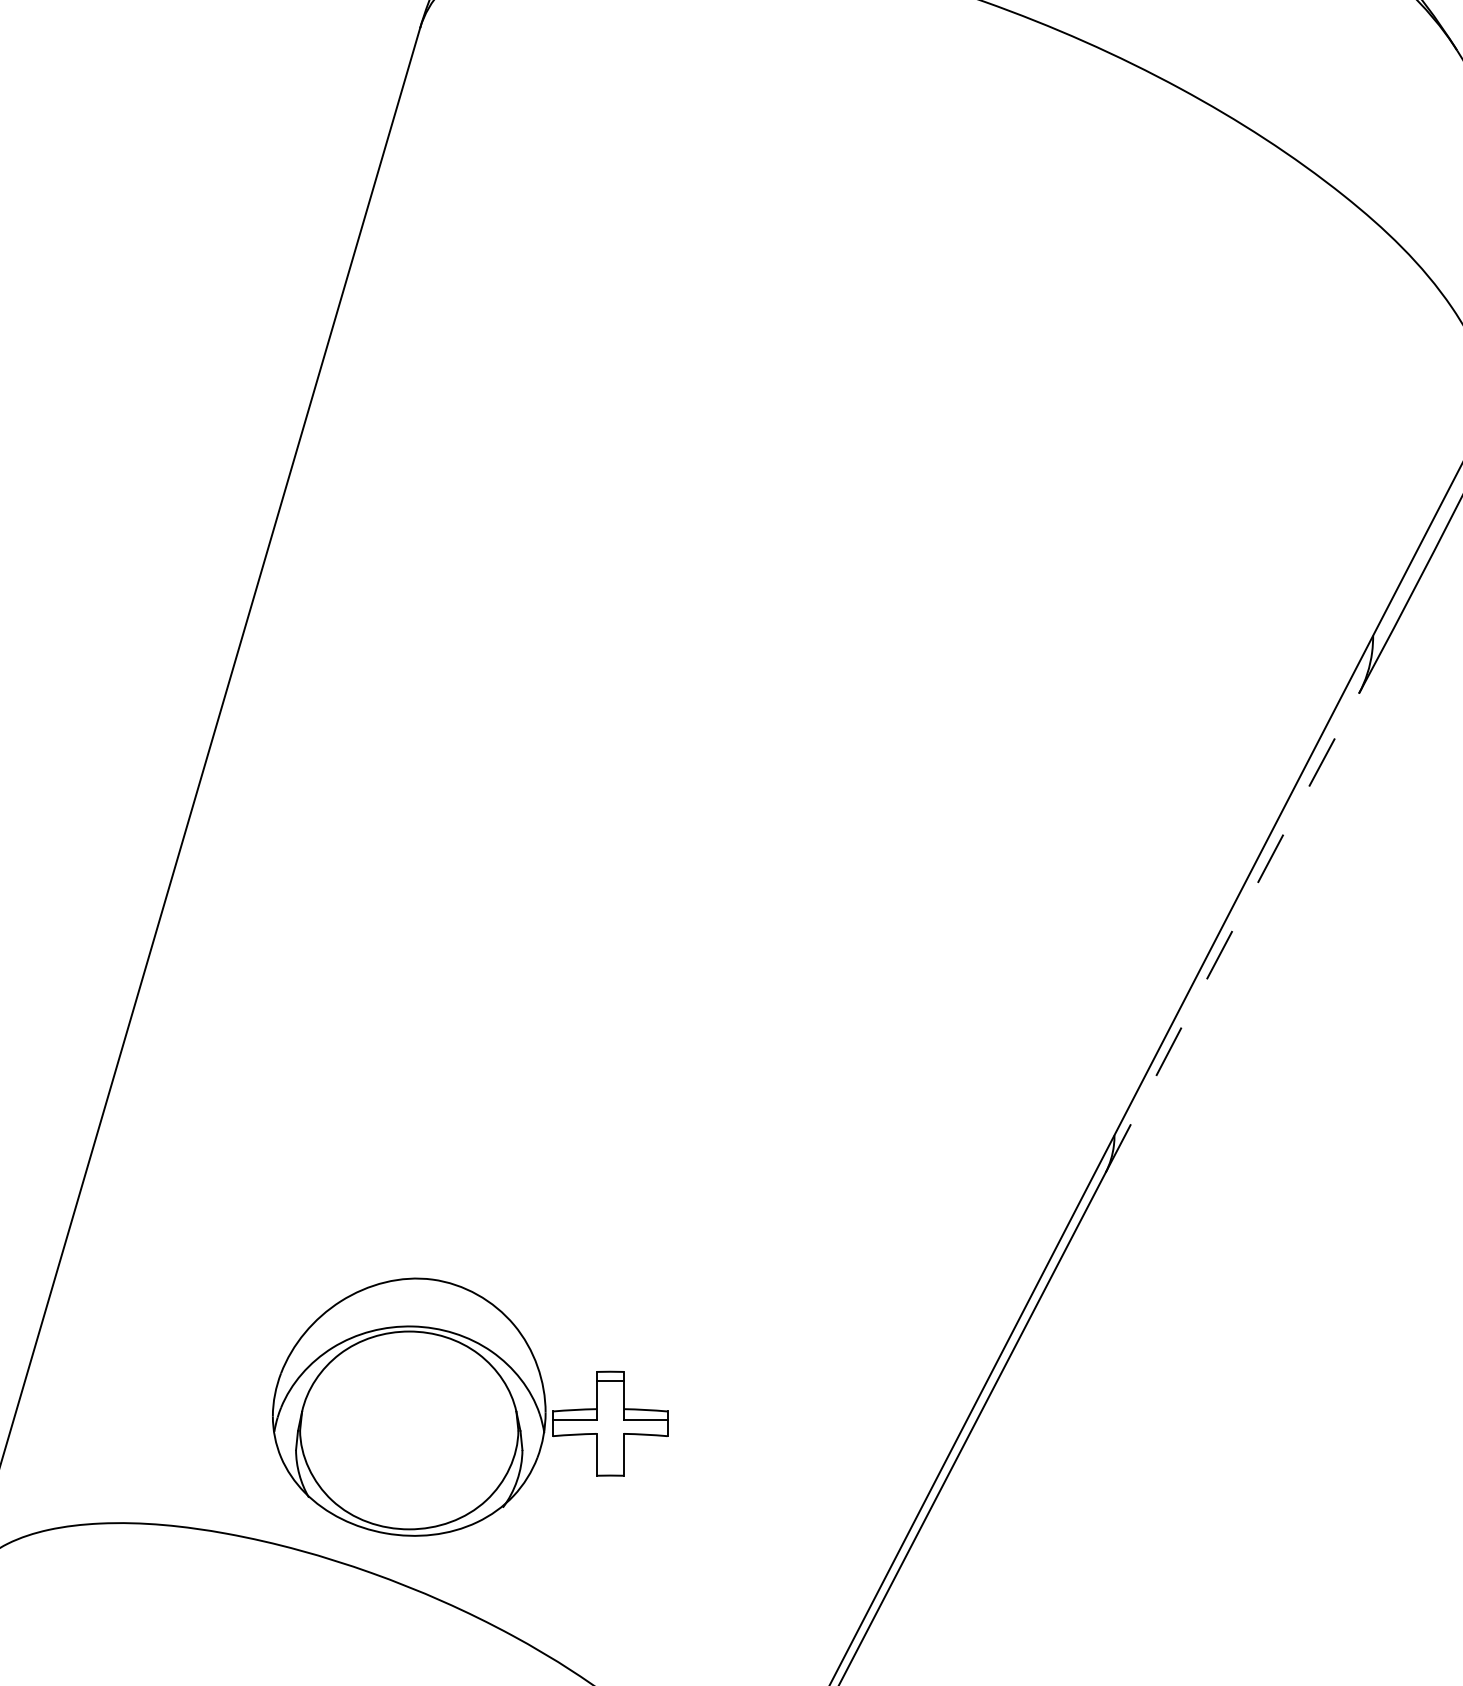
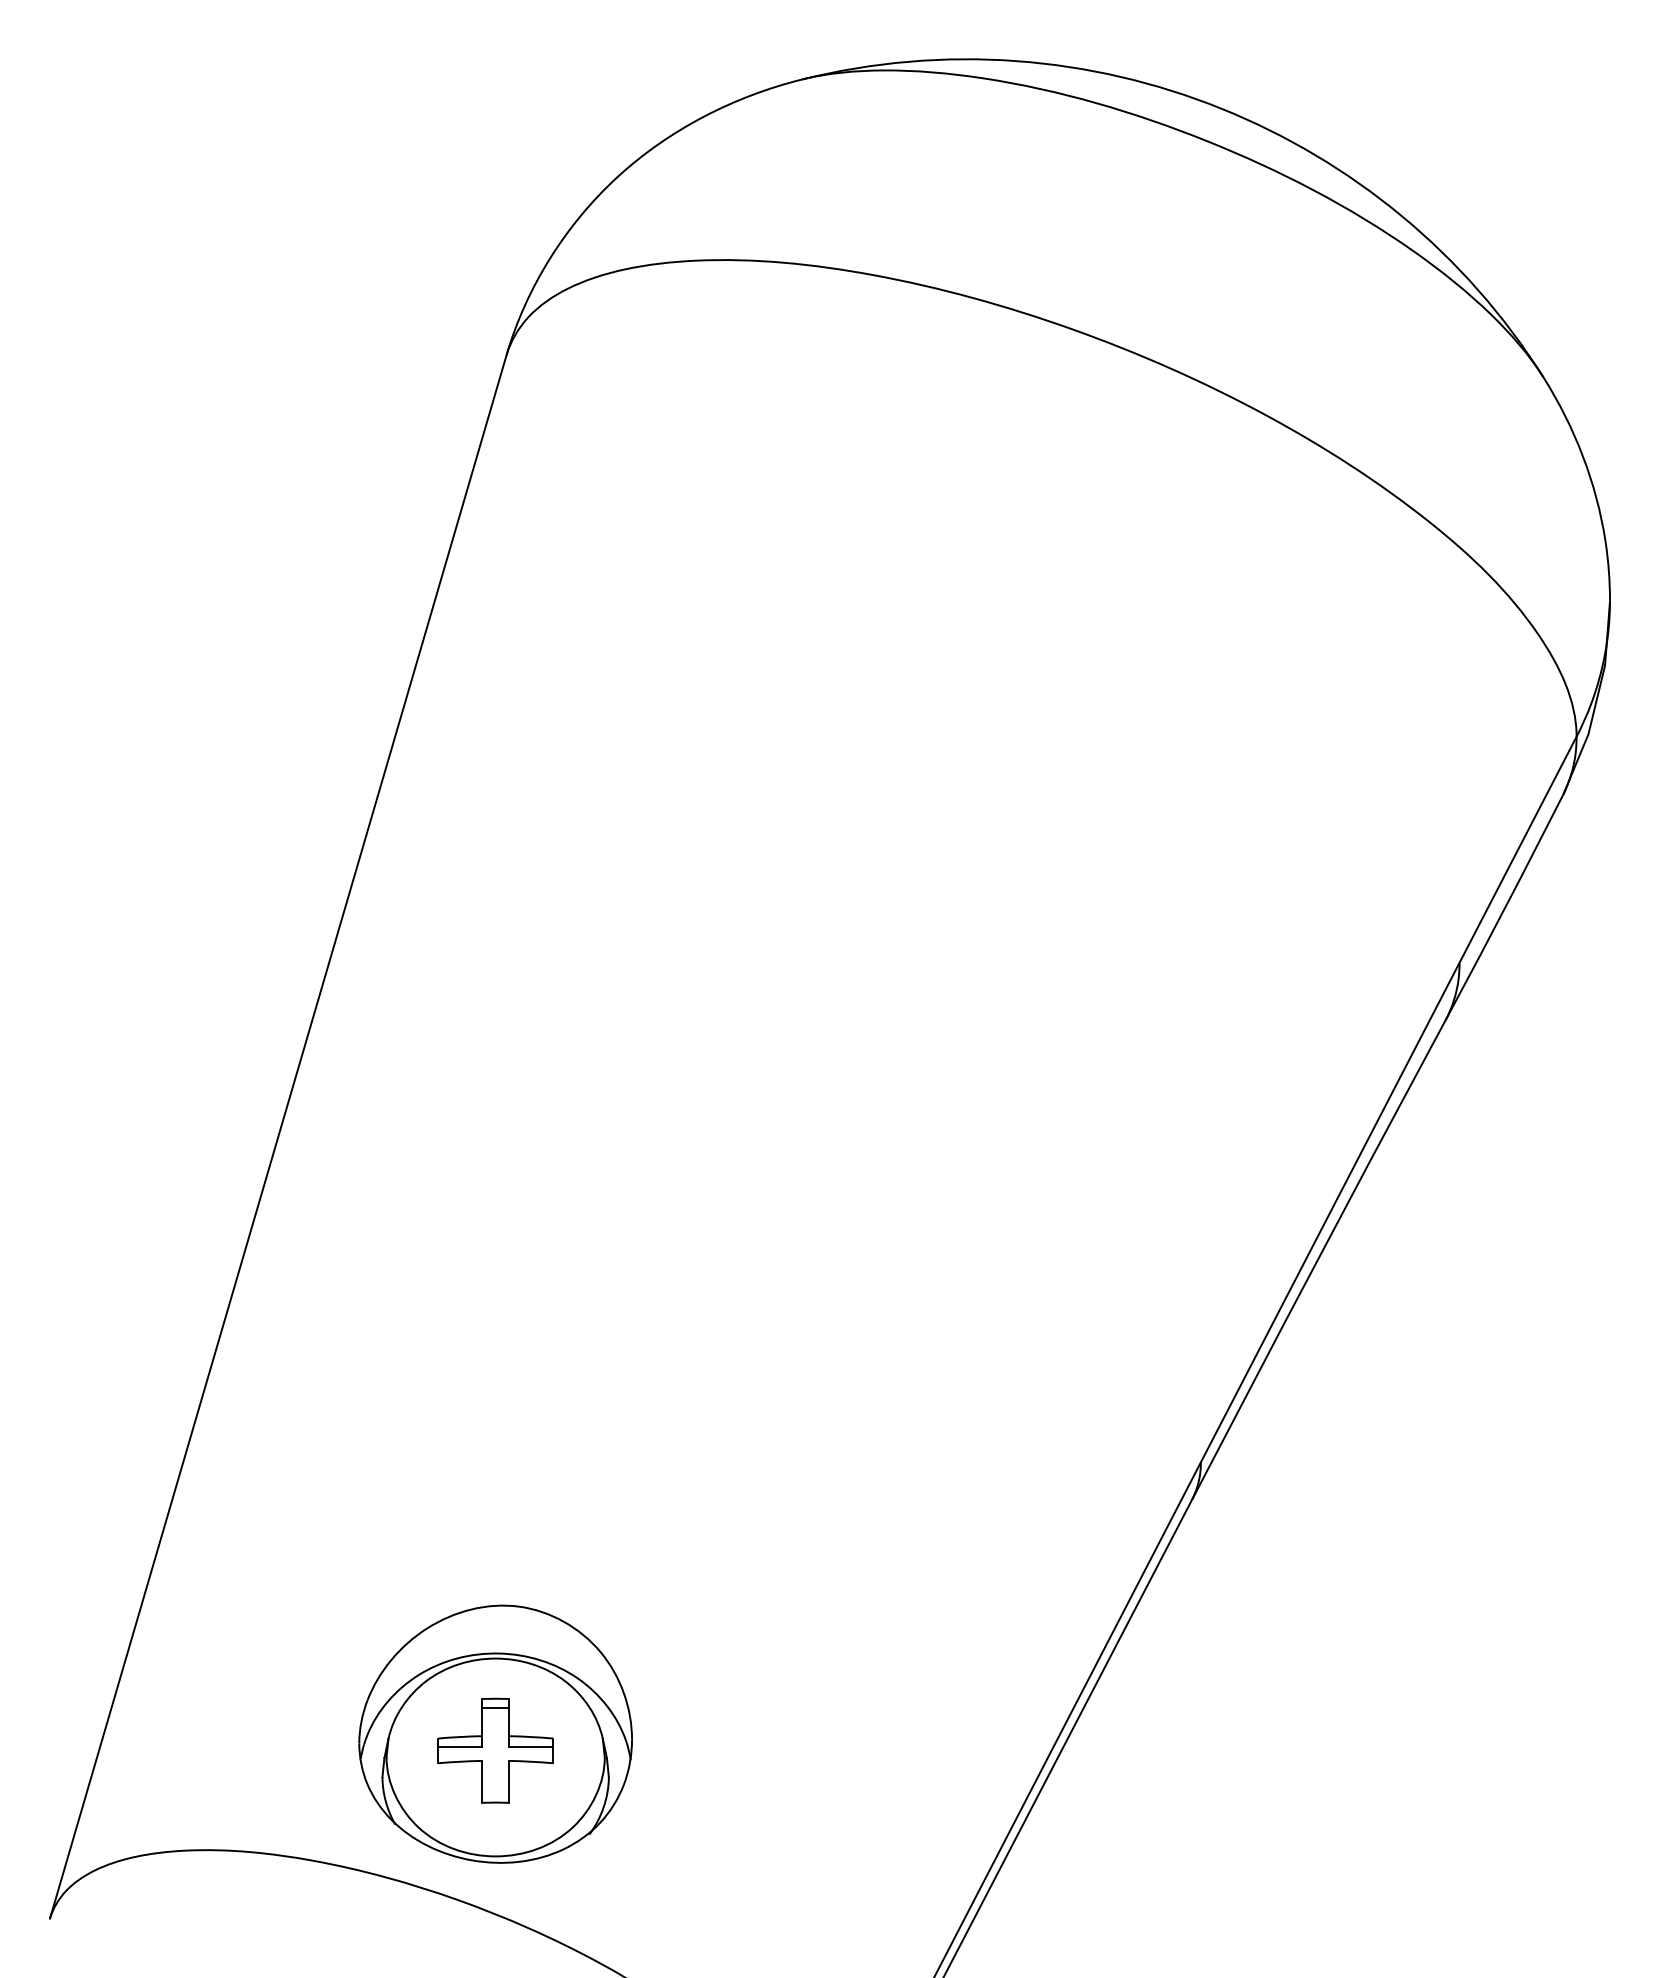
line: (1232, 932) -> (1318, 1259), dashed -> solid
part: (610, 1423) -> (495, 1750), moved

